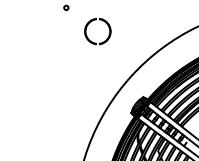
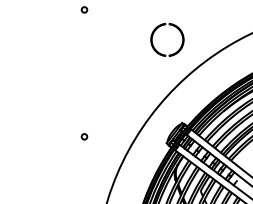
part: (96, 20) -> (165, 25), moved
circle: (66, 107) -> (84, 136), added

